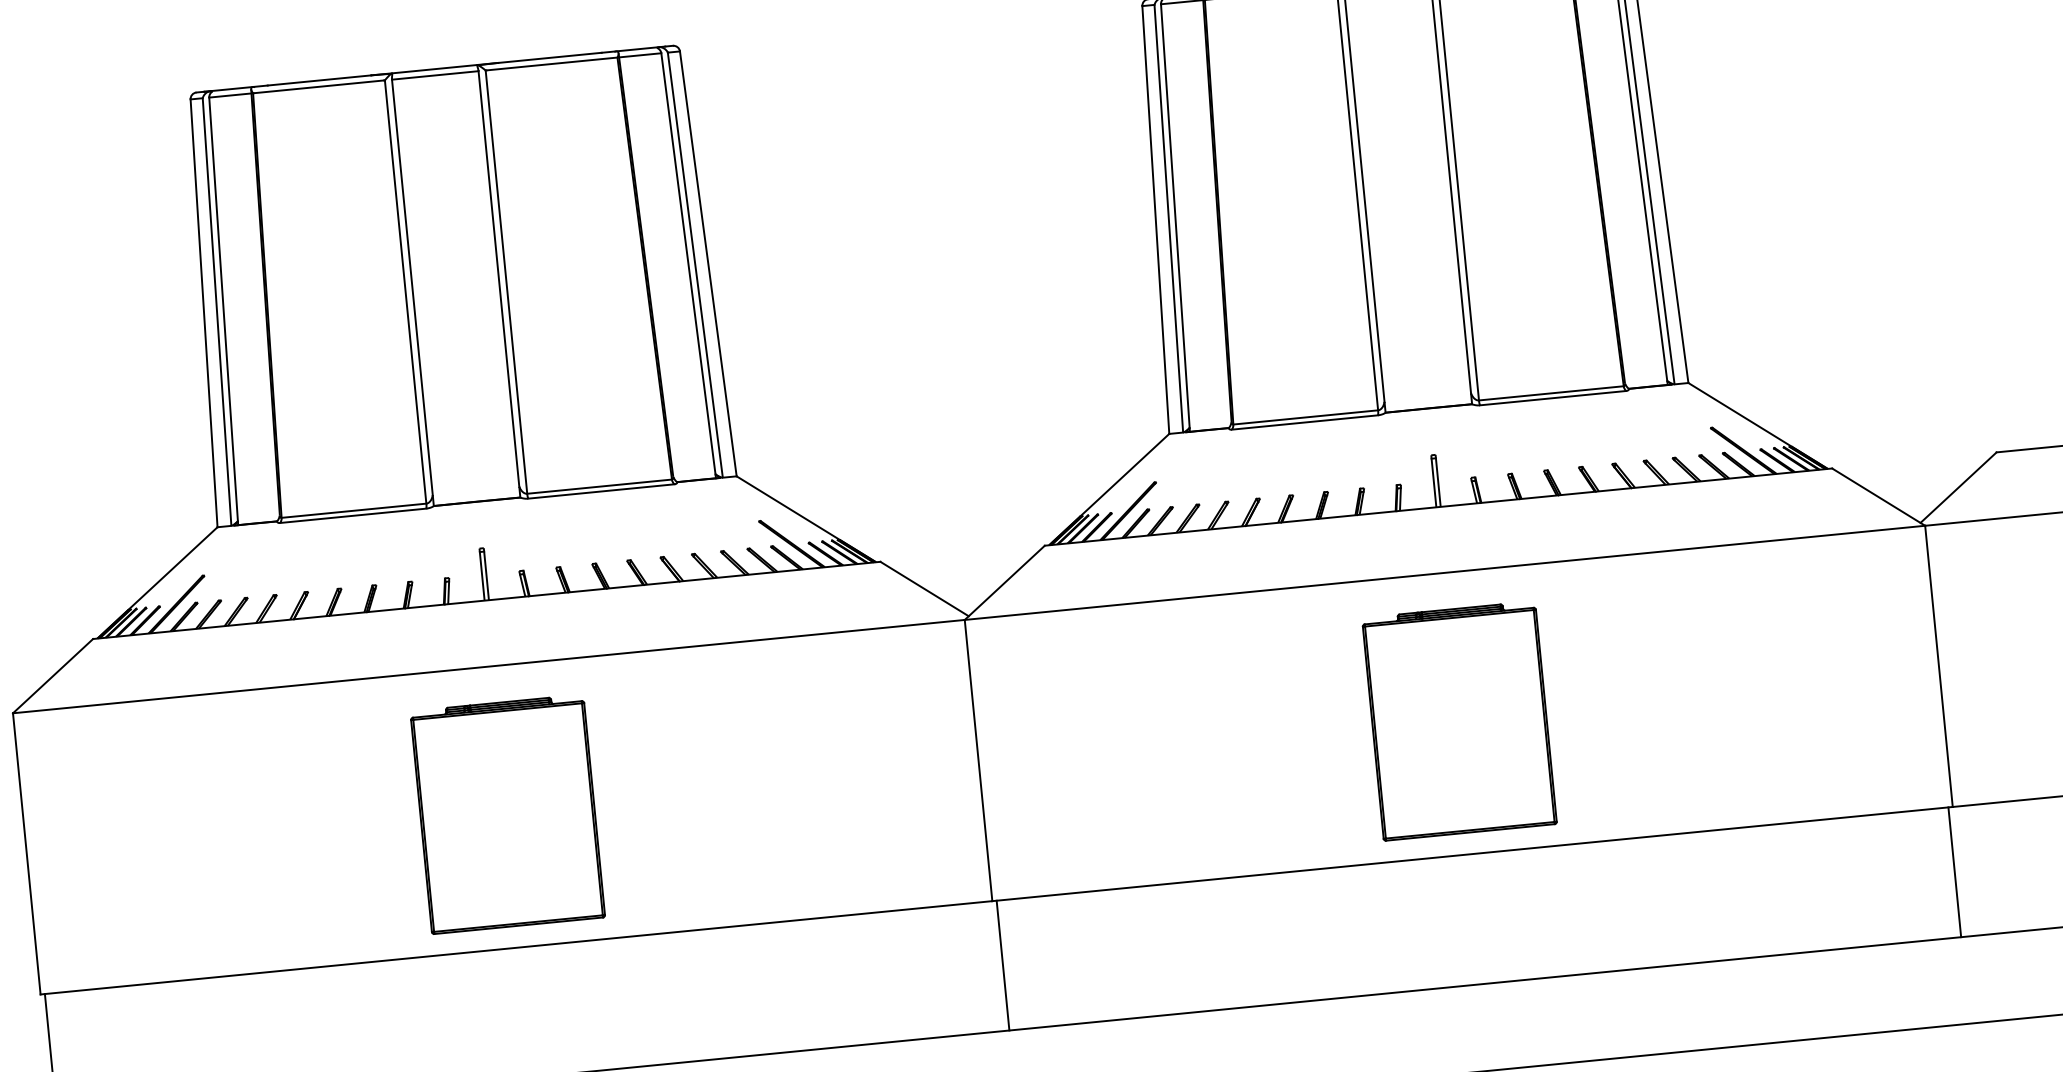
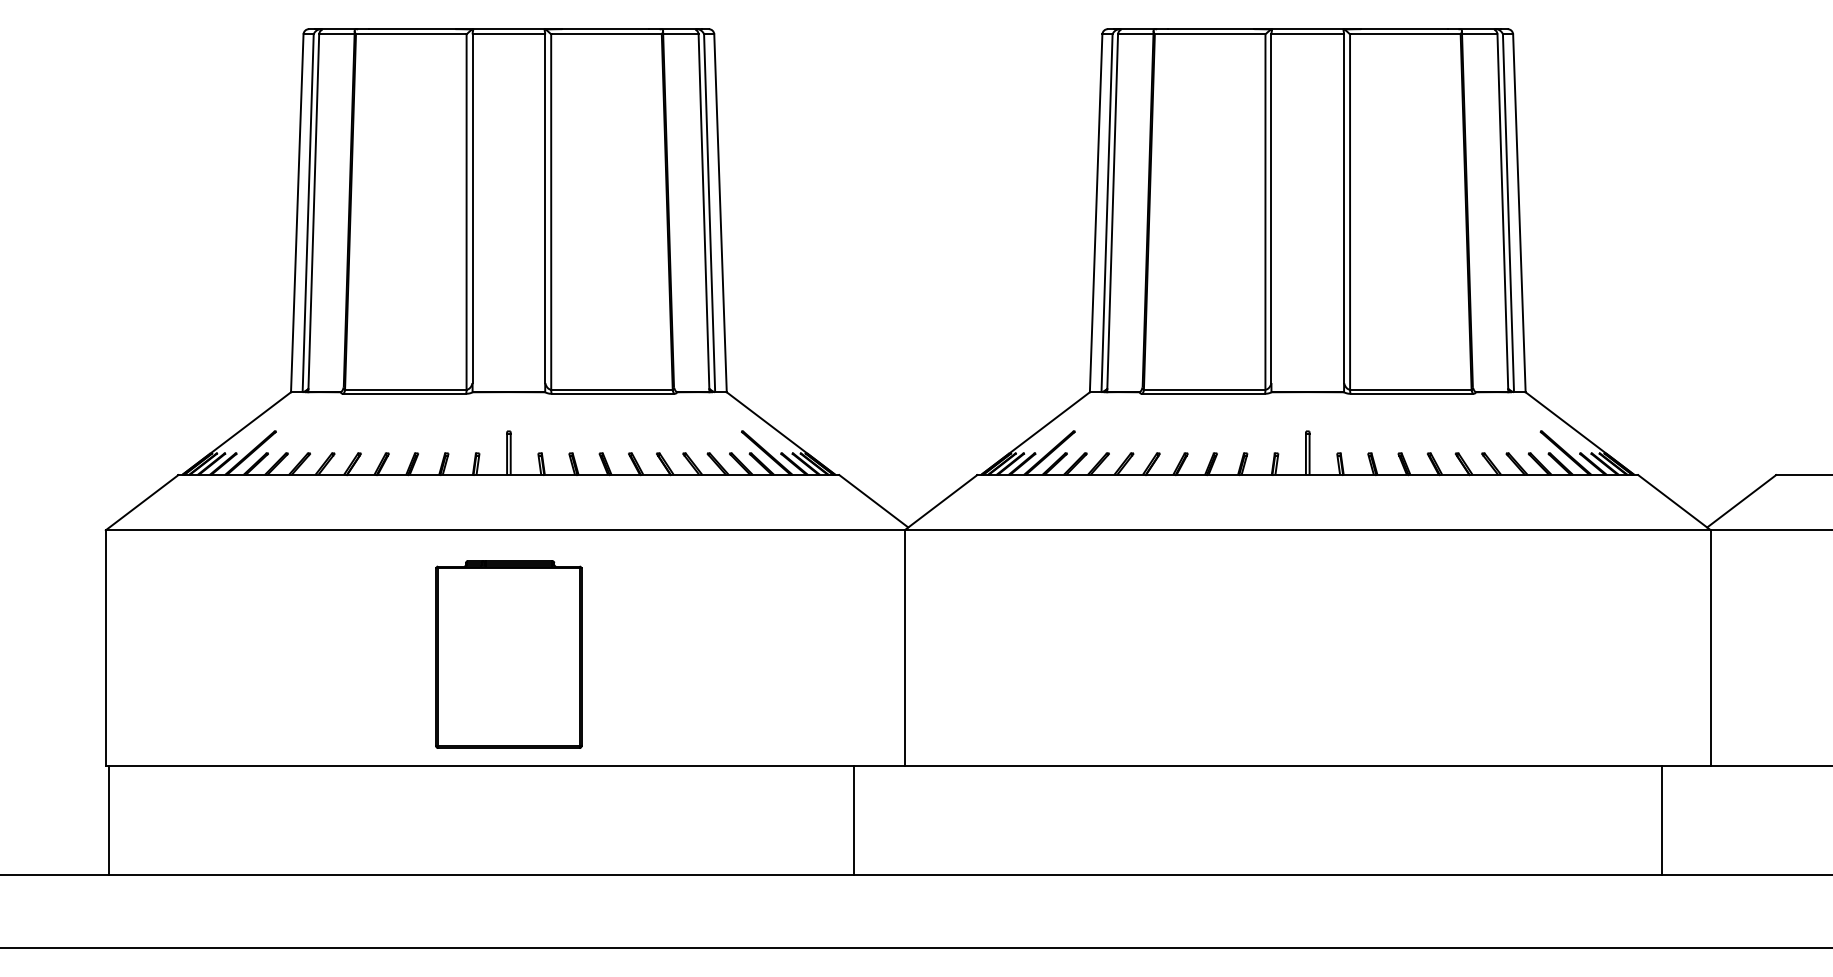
part: (1459, 720) -> (1307, 654), removed
line: (1955, 871) -> (1662, 820), moved
line: (1003, 965) -> (854, 820), moved

